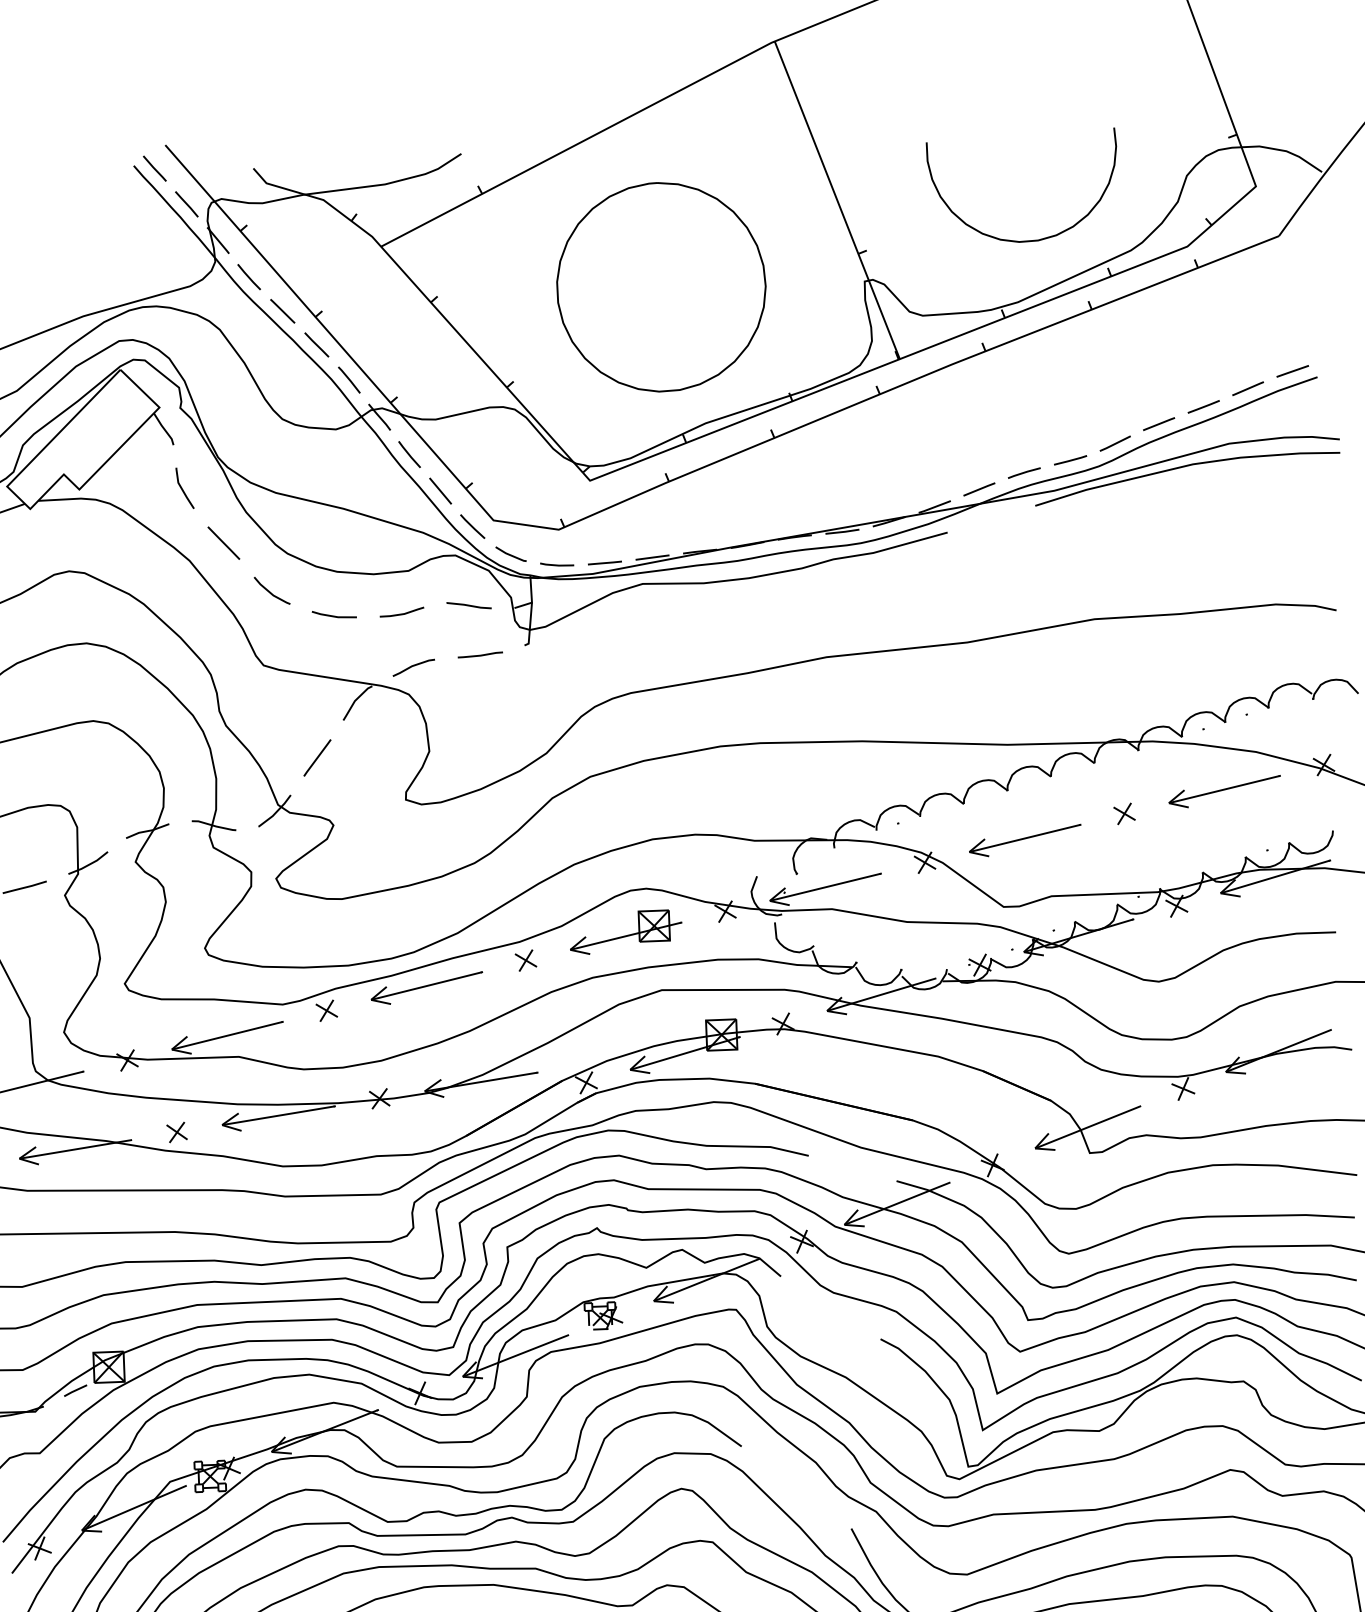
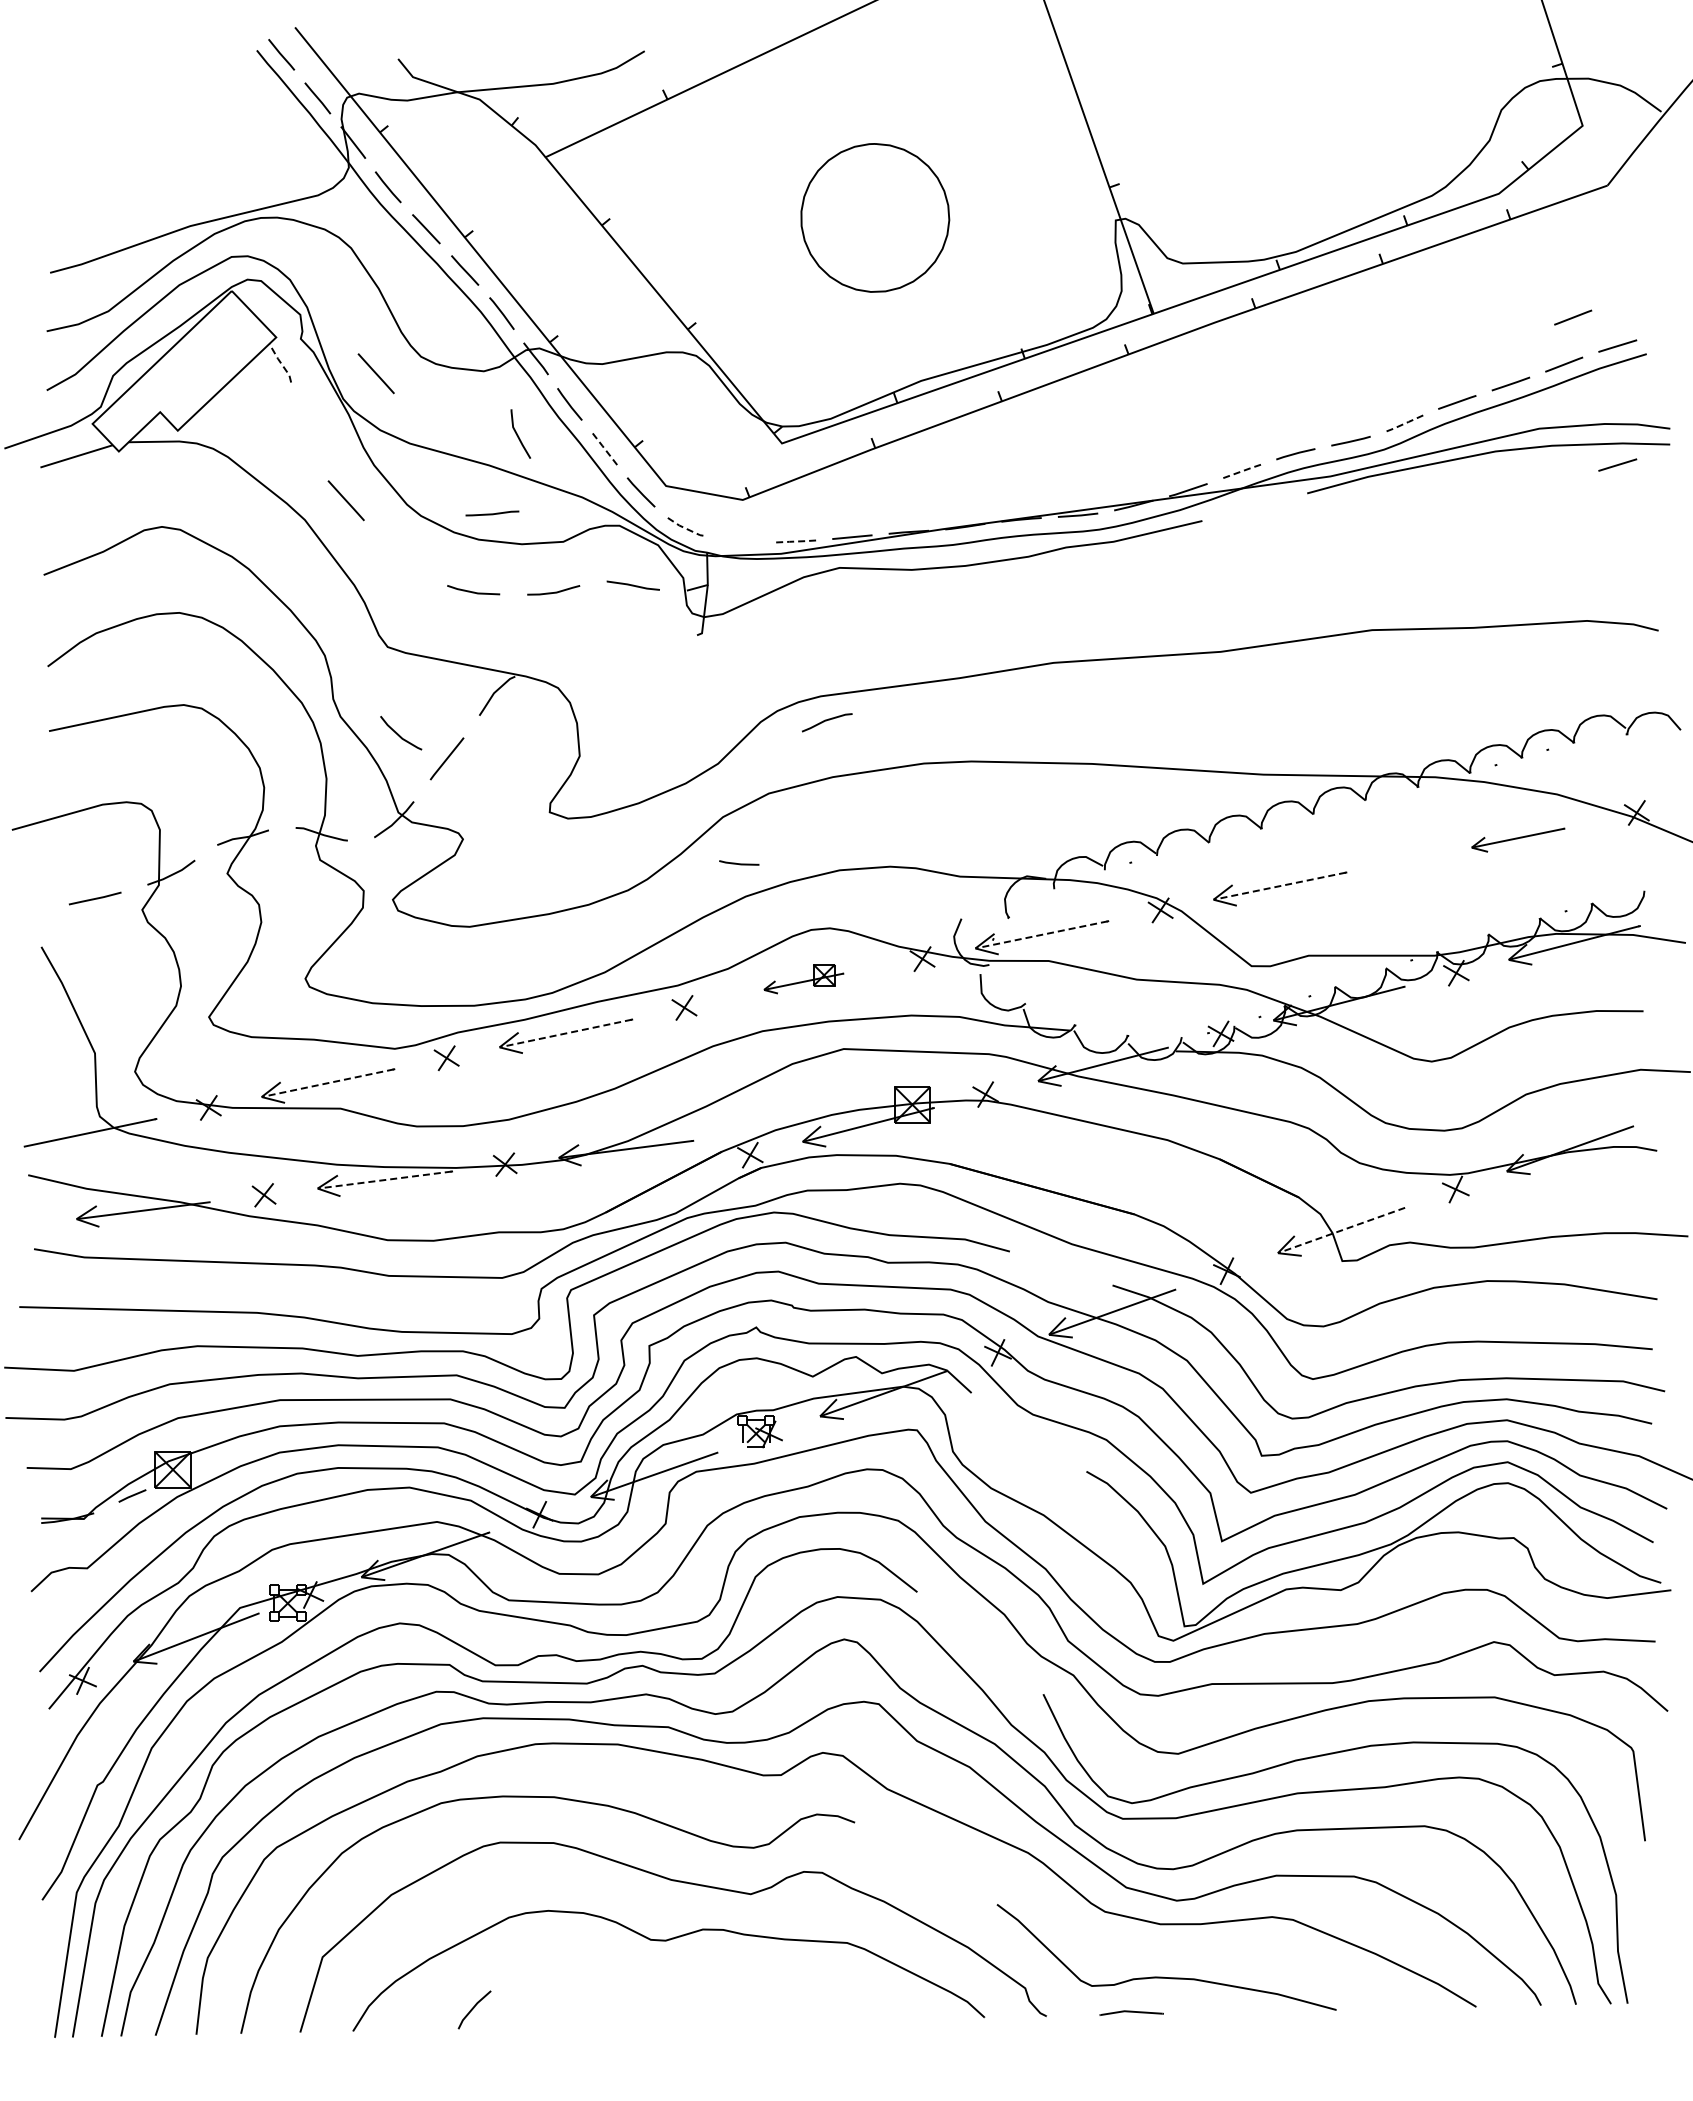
curve: (1025, 240) -> (1307, 179), removed
part: (661, 286) -> (875, 217), size x0.6
line: (1254, 348) -> (1573, 317), added
line: (163, 428) -> (280, 362), solid -> dashed
line: (244, 434) -> (375, 373), added
line: (1115, 443) -> (1404, 423), solid -> dashed
line: (1296, 471) -> (1617, 464), added
line: (183, 489) -> (518, 435), moved
line: (979, 489) -> (1242, 471), solid -> dashed
line: (440, 491) -> (604, 449), solid -> dashed
line: (510, 555) -> (684, 528), solid -> dashed
line: (605, 563) -> (796, 541), solid -> dashed
line: (557, 564) -> (739, 863), moved
line: (270, 591) -> (399, 734), moved
line: (480, 654) -> (492, 513), moved
line: (413, 666) -> (826, 721), moved
part: (1224, 791) -> (1518, 839), size x0.7
part: (1124, 813) -> (1398, 861), removed
line: (1024, 838) -> (1279, 886), solid -> dashed
line: (825, 887) -> (1041, 934), solid -> dashed
part: (625, 931) -> (803, 978), size x0.6
line: (426, 986) -> (565, 1033), solid -> dashed
line: (226, 1036) -> (327, 1083), solid -> dashed
line: (278, 1116) -> (384, 1180), solid -> dashed
line: (1087, 1127) -> (1340, 1230), solid -> dashed

